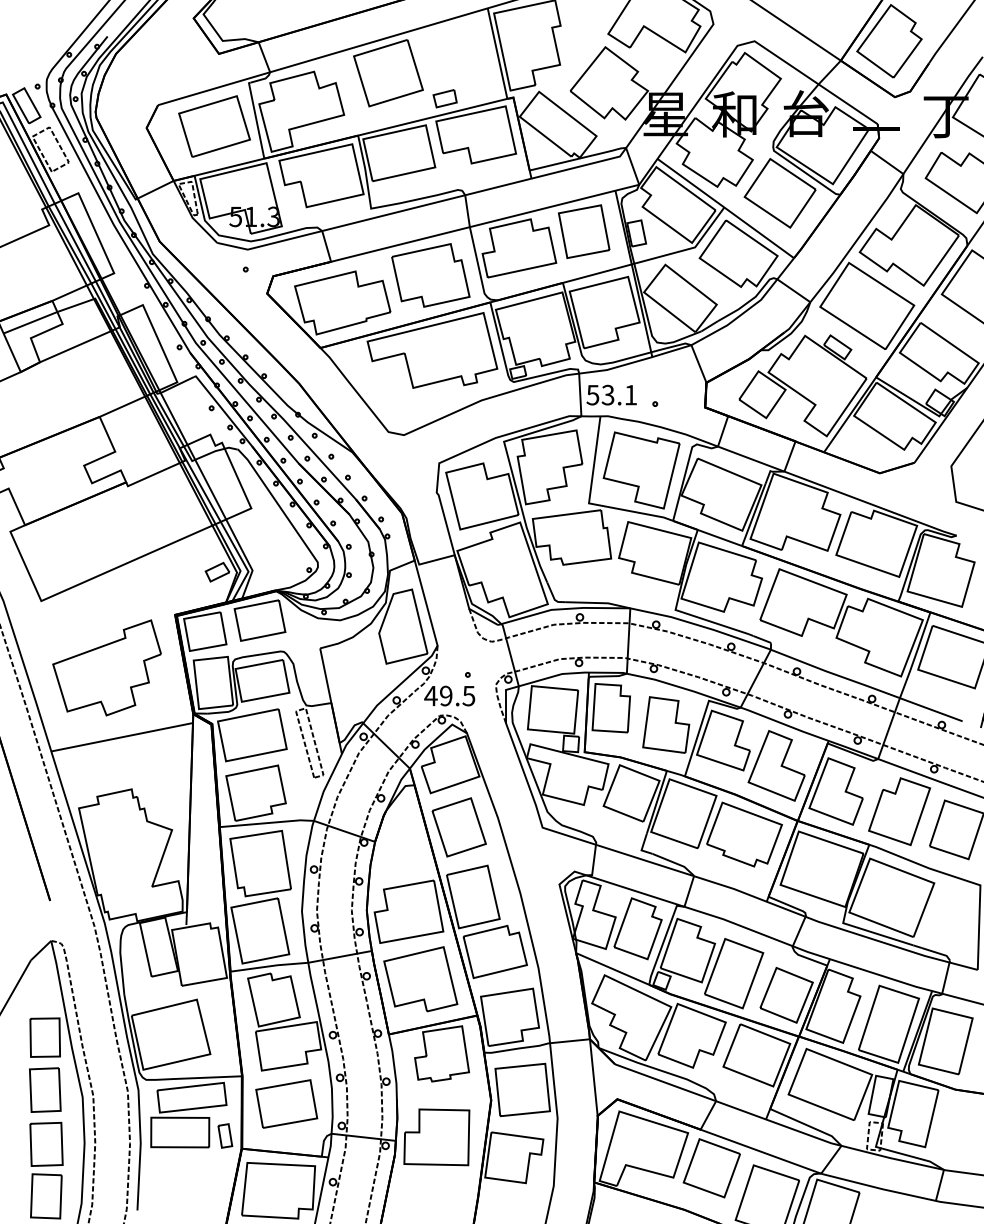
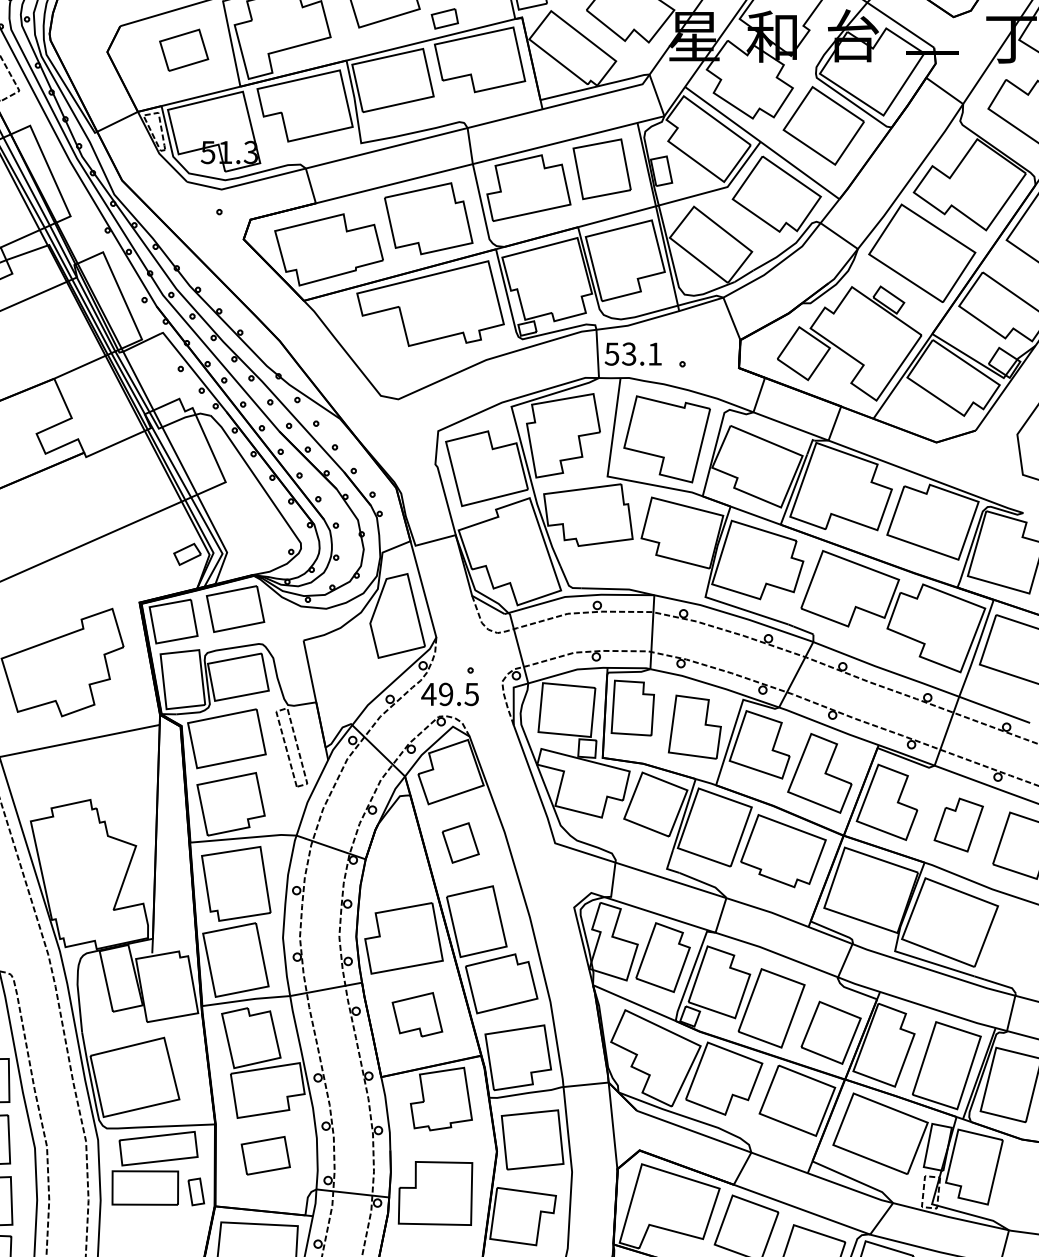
part: (214, 126) -> (184, 50), size x0.6
part: (899, 811) -> (958, 824), size x0.7
part: (458, 827) -> (460, 843), size x0.6
part: (420, 979) -> (417, 1014), size x0.6
part: (286, 1103) -> (265, 1155), size x0.7

